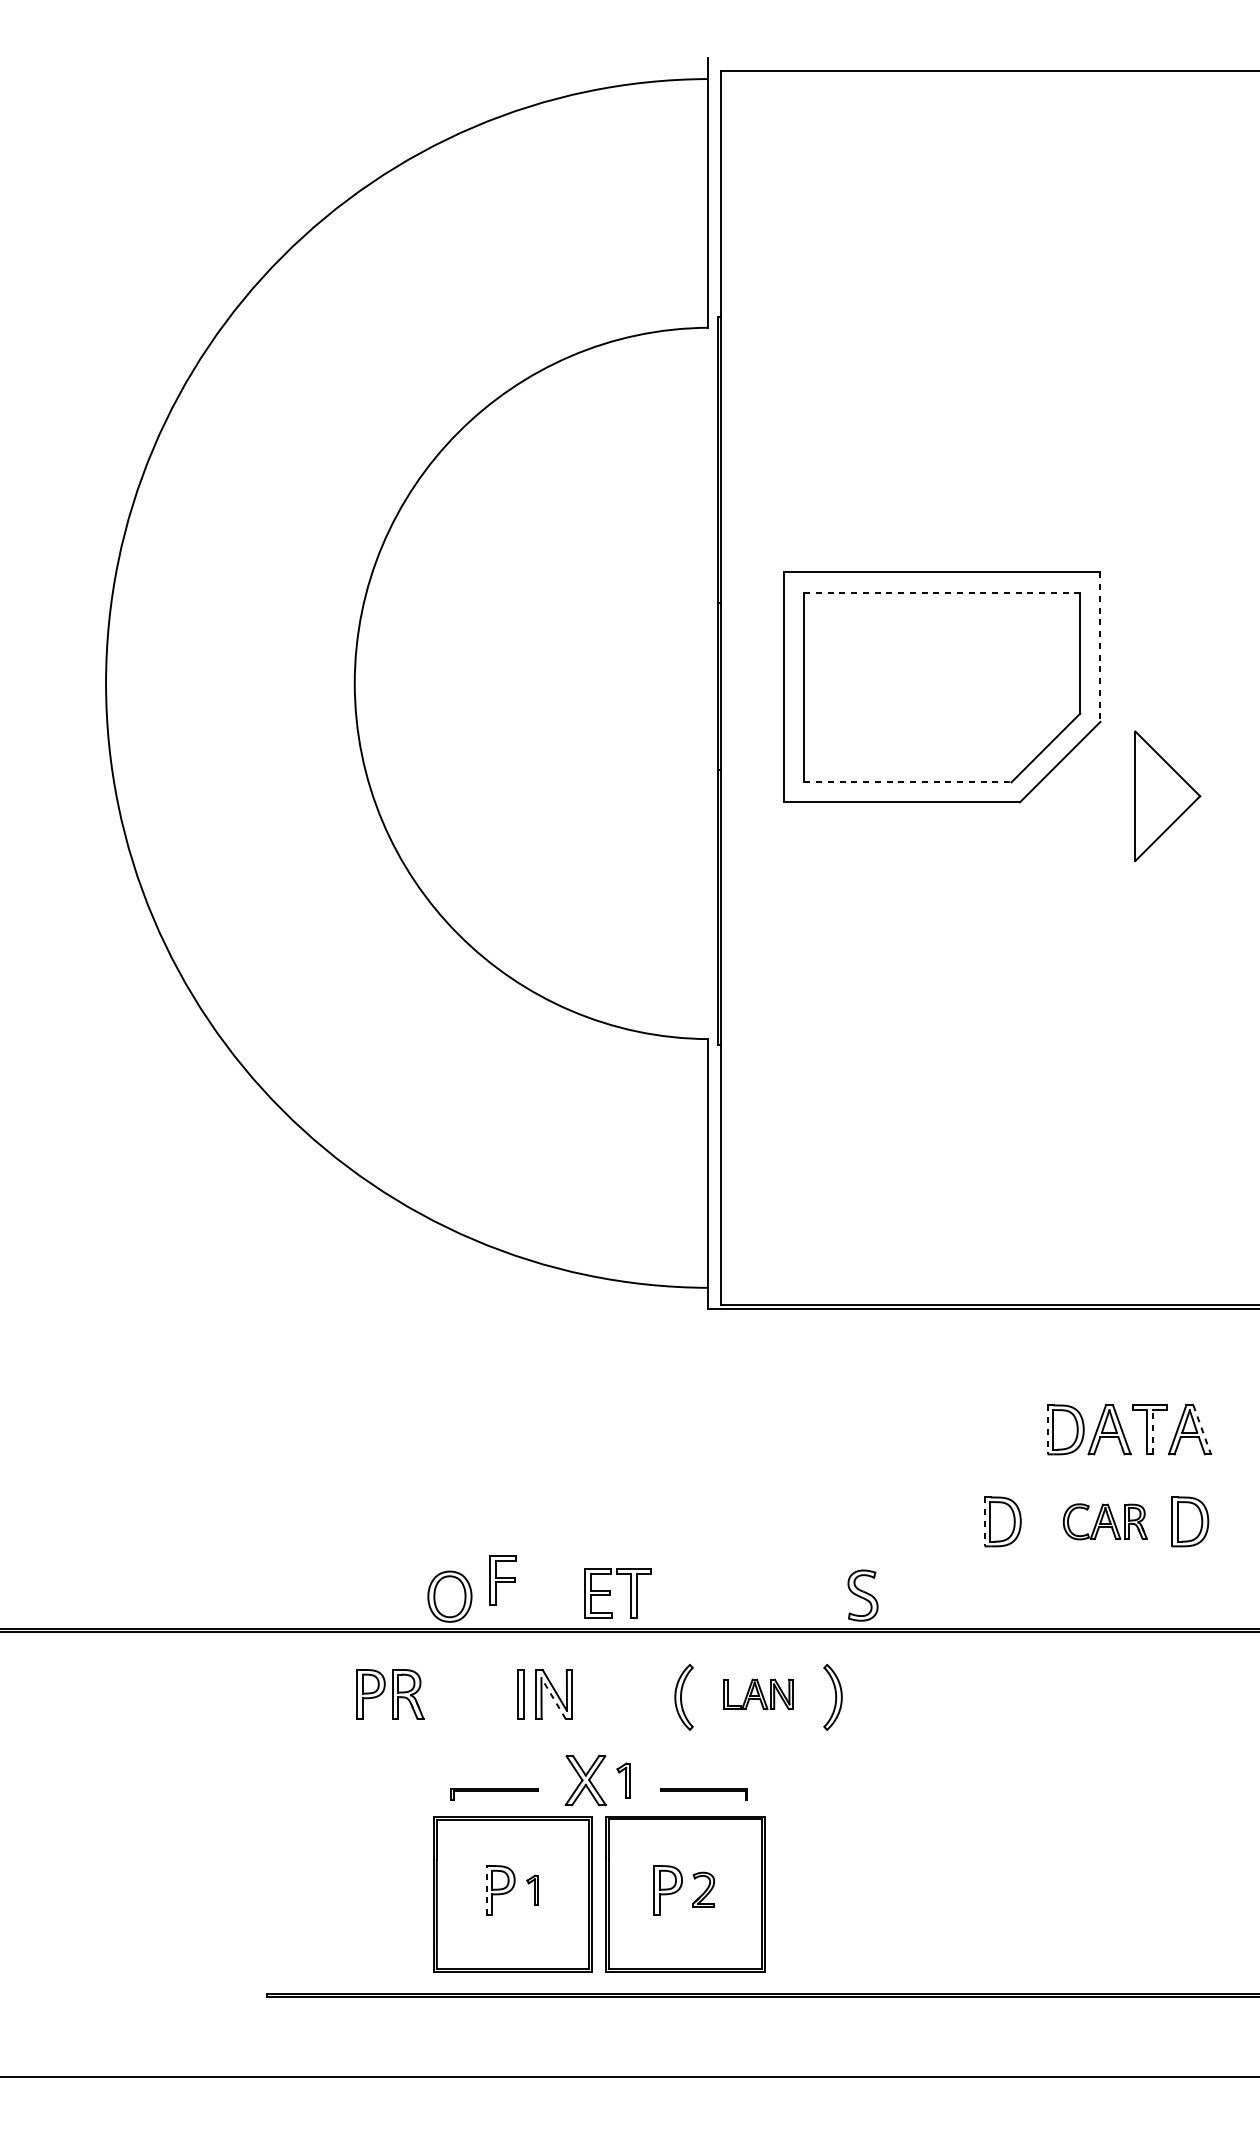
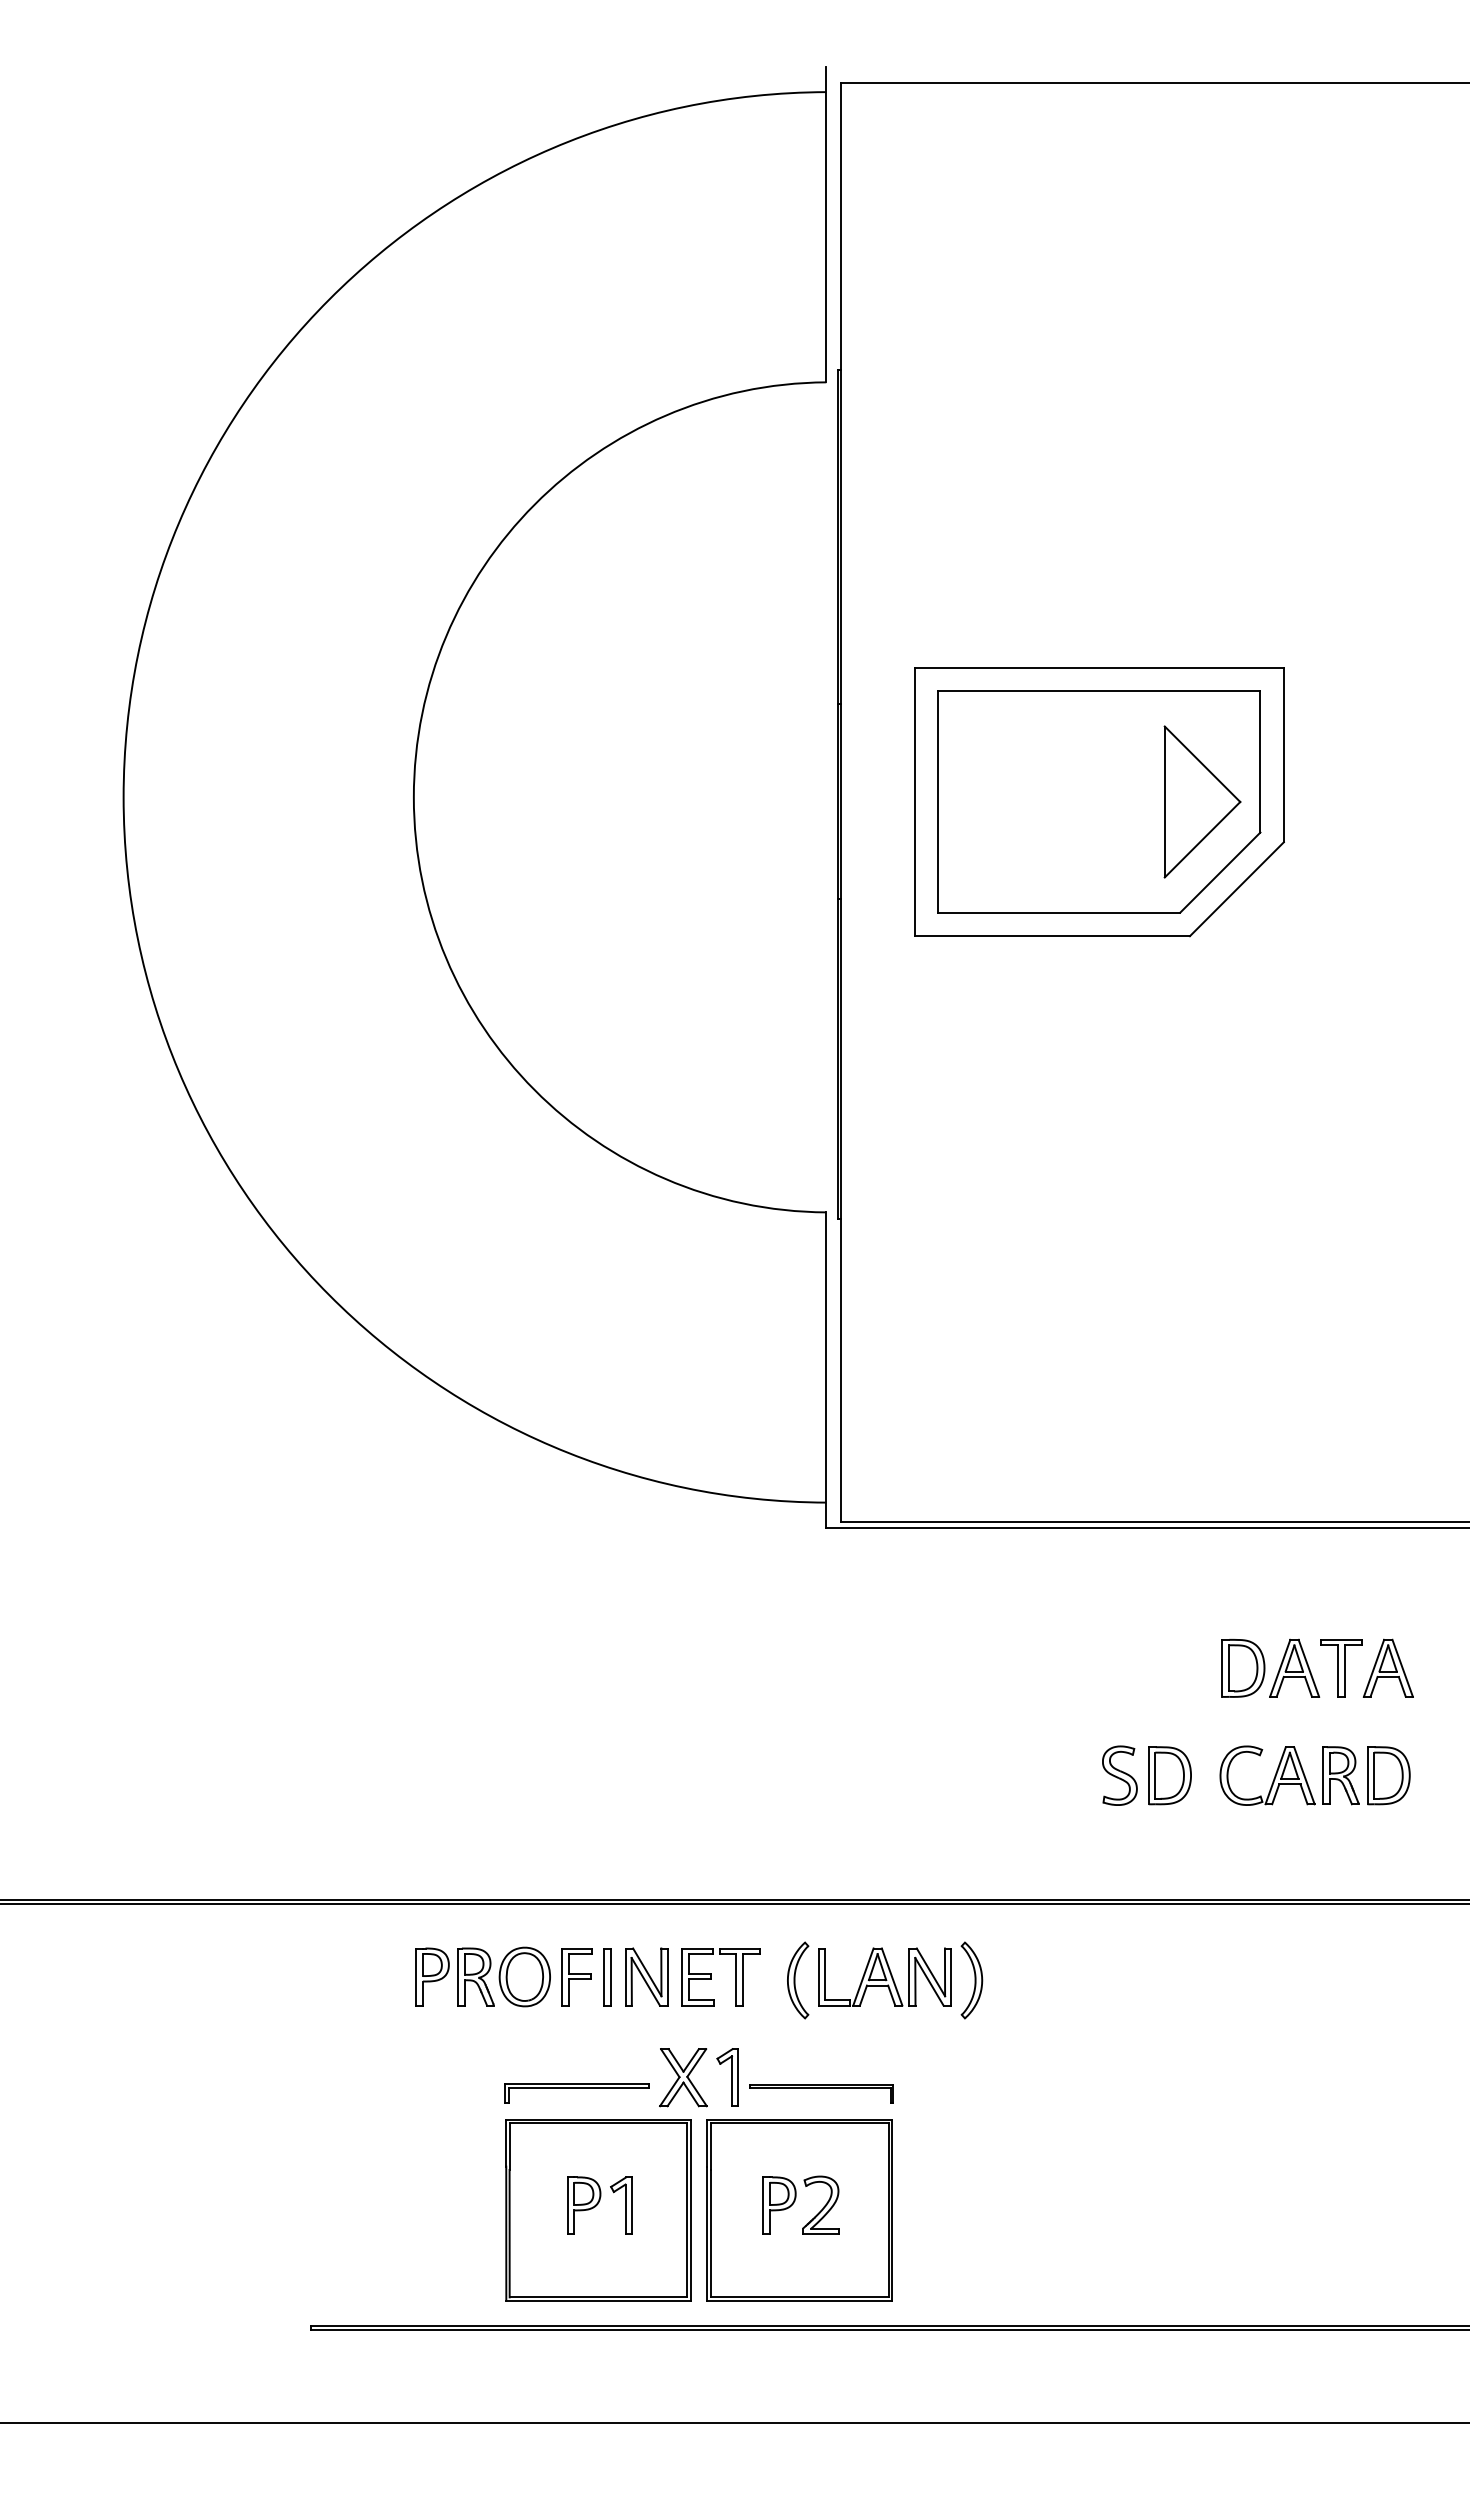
line: (941, 592) -> (1098, 691), dashed -> solid
line: (1100, 647) -> (1283, 755), dashed -> solid
line: (908, 782) -> (1059, 912), dashed -> solid
part: (1167, 795) -> (1202, 801), moved
line: (1047, 1430) -> (1222, 1668), dashed -> solid
line: (1202, 1430) -> (1402, 1668), dashed -> solid
line: (1152, 1432) -> (1344, 1671), dashed -> solid
line: (984, 1521) -> (1148, 1775), dashed -> solid
part: (1105, 1521) -> (1289, 1775), size x1.43
part: (502, 1580) -> (576, 1977), moved
part: (609, 1593) -> (711, 1977), moved
part: (862, 1595) -> (1119, 1775), moved
part: (449, 1596) -> (524, 1976), moved
part: (758, 1693) -> (884, 1976), size x1.67
line: (553, 1698) -> (645, 1981), dashed -> solid
part: (623, 1780) -> (727, 2077), size x1.43
part: (494, 1794) -> (576, 2093), size x1.43
part: (704, 1794) -> (821, 2093), size x1.43
part: (703, 1889) -> (820, 2204), size x1.43
line: (486, 1890) -> (567, 2205), dashed -> solid
part: (532, 1890) -> (621, 2205), size x1.67

